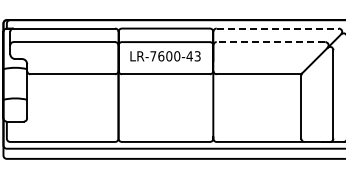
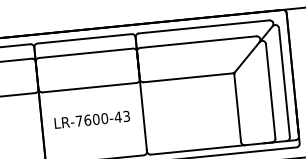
line: (278, 28) -> (204, 26), dashed -> solid
line: (270, 42) -> (197, 42), dashed -> solid
text: (165, 56) -> (92, 120), moved

